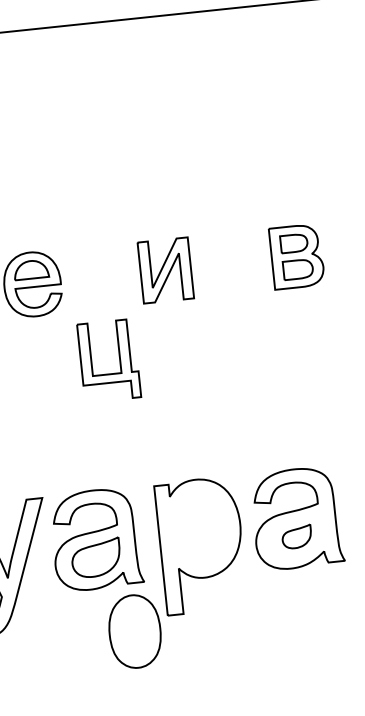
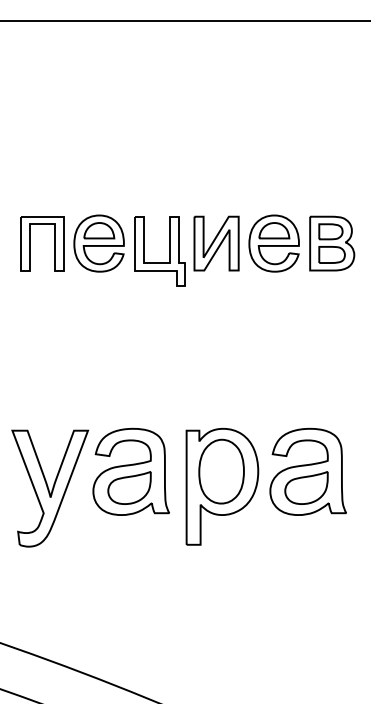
part: (230, 263) -> (273, 243), added
part: (120, 360) -> (169, 251), moved
part: (296, 536) -> (306, 487), size x1.67
part: (134, 631) -> (221, 471), moved

